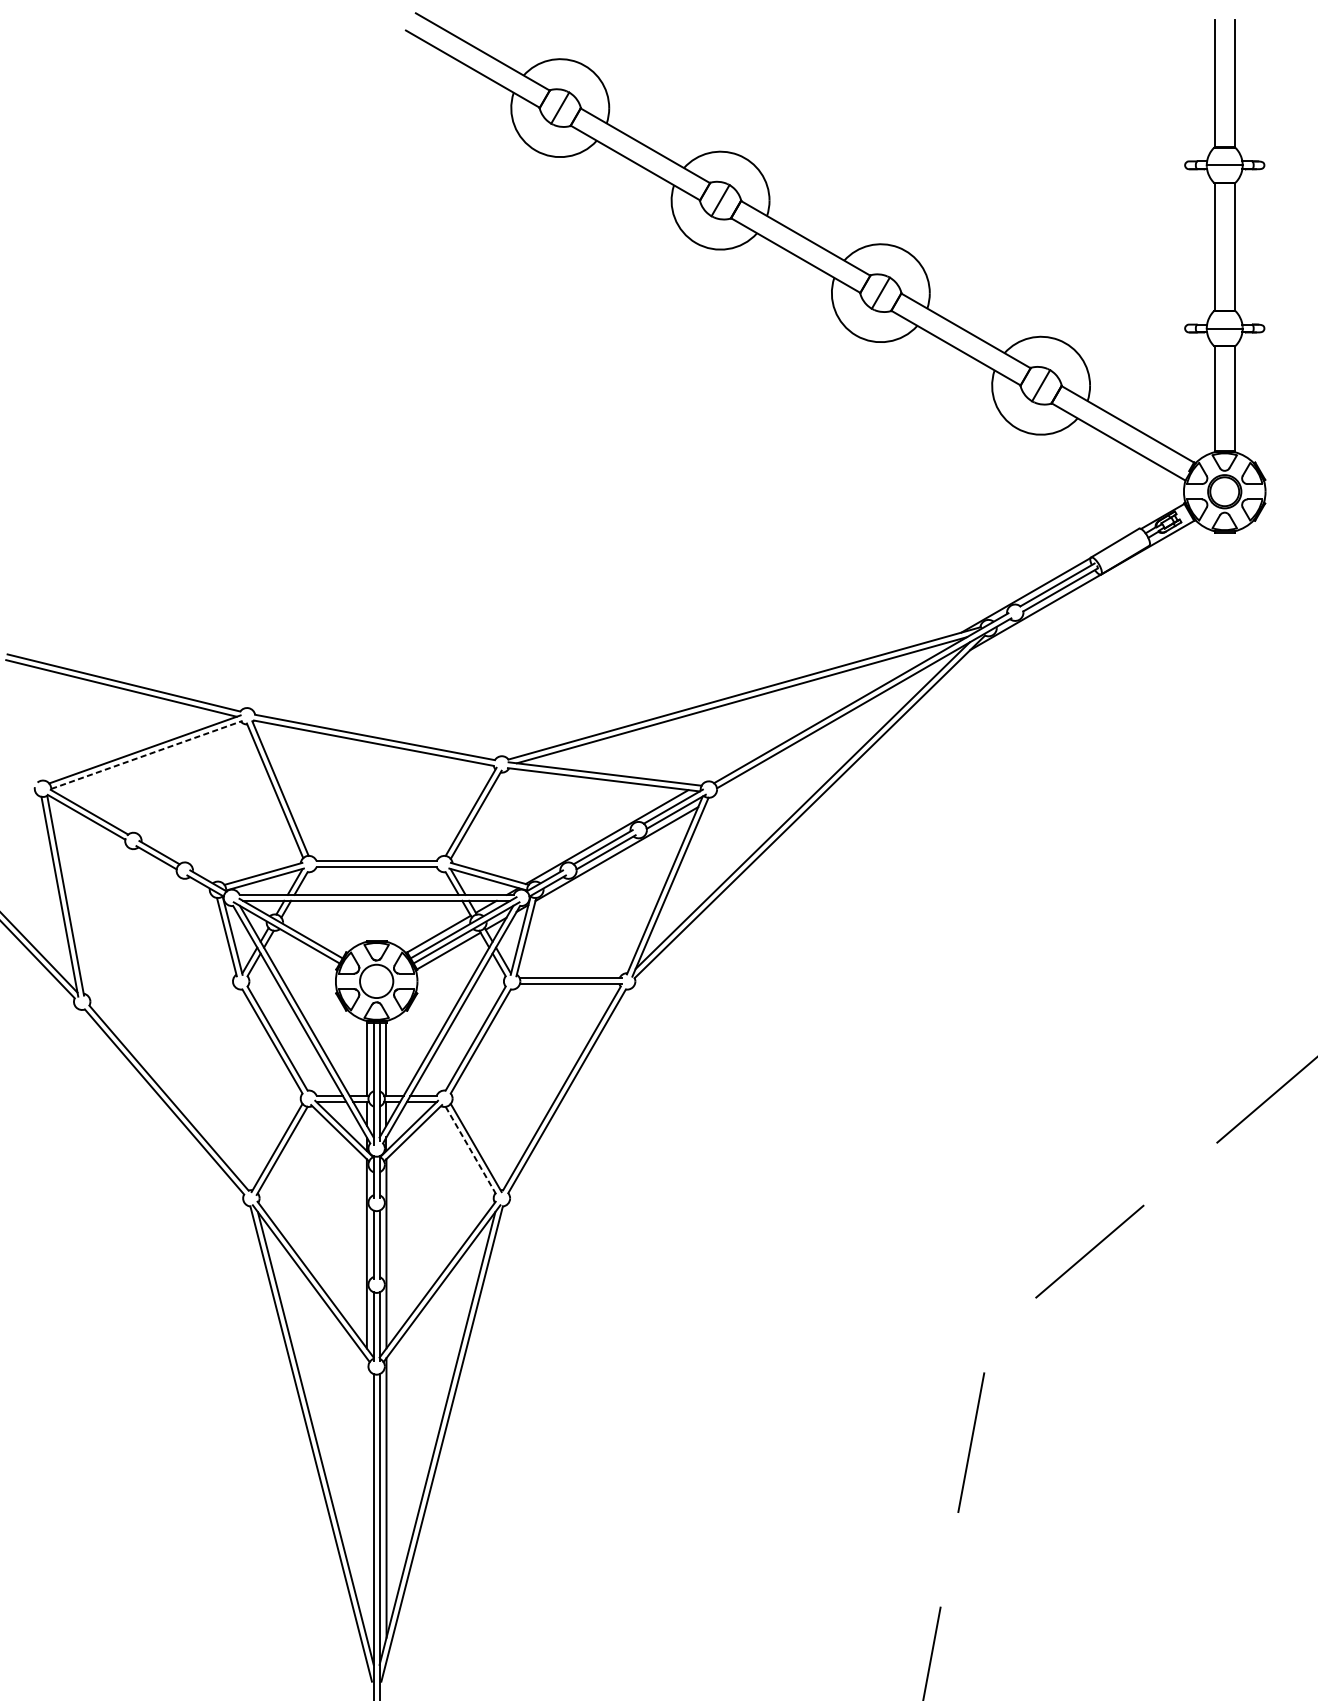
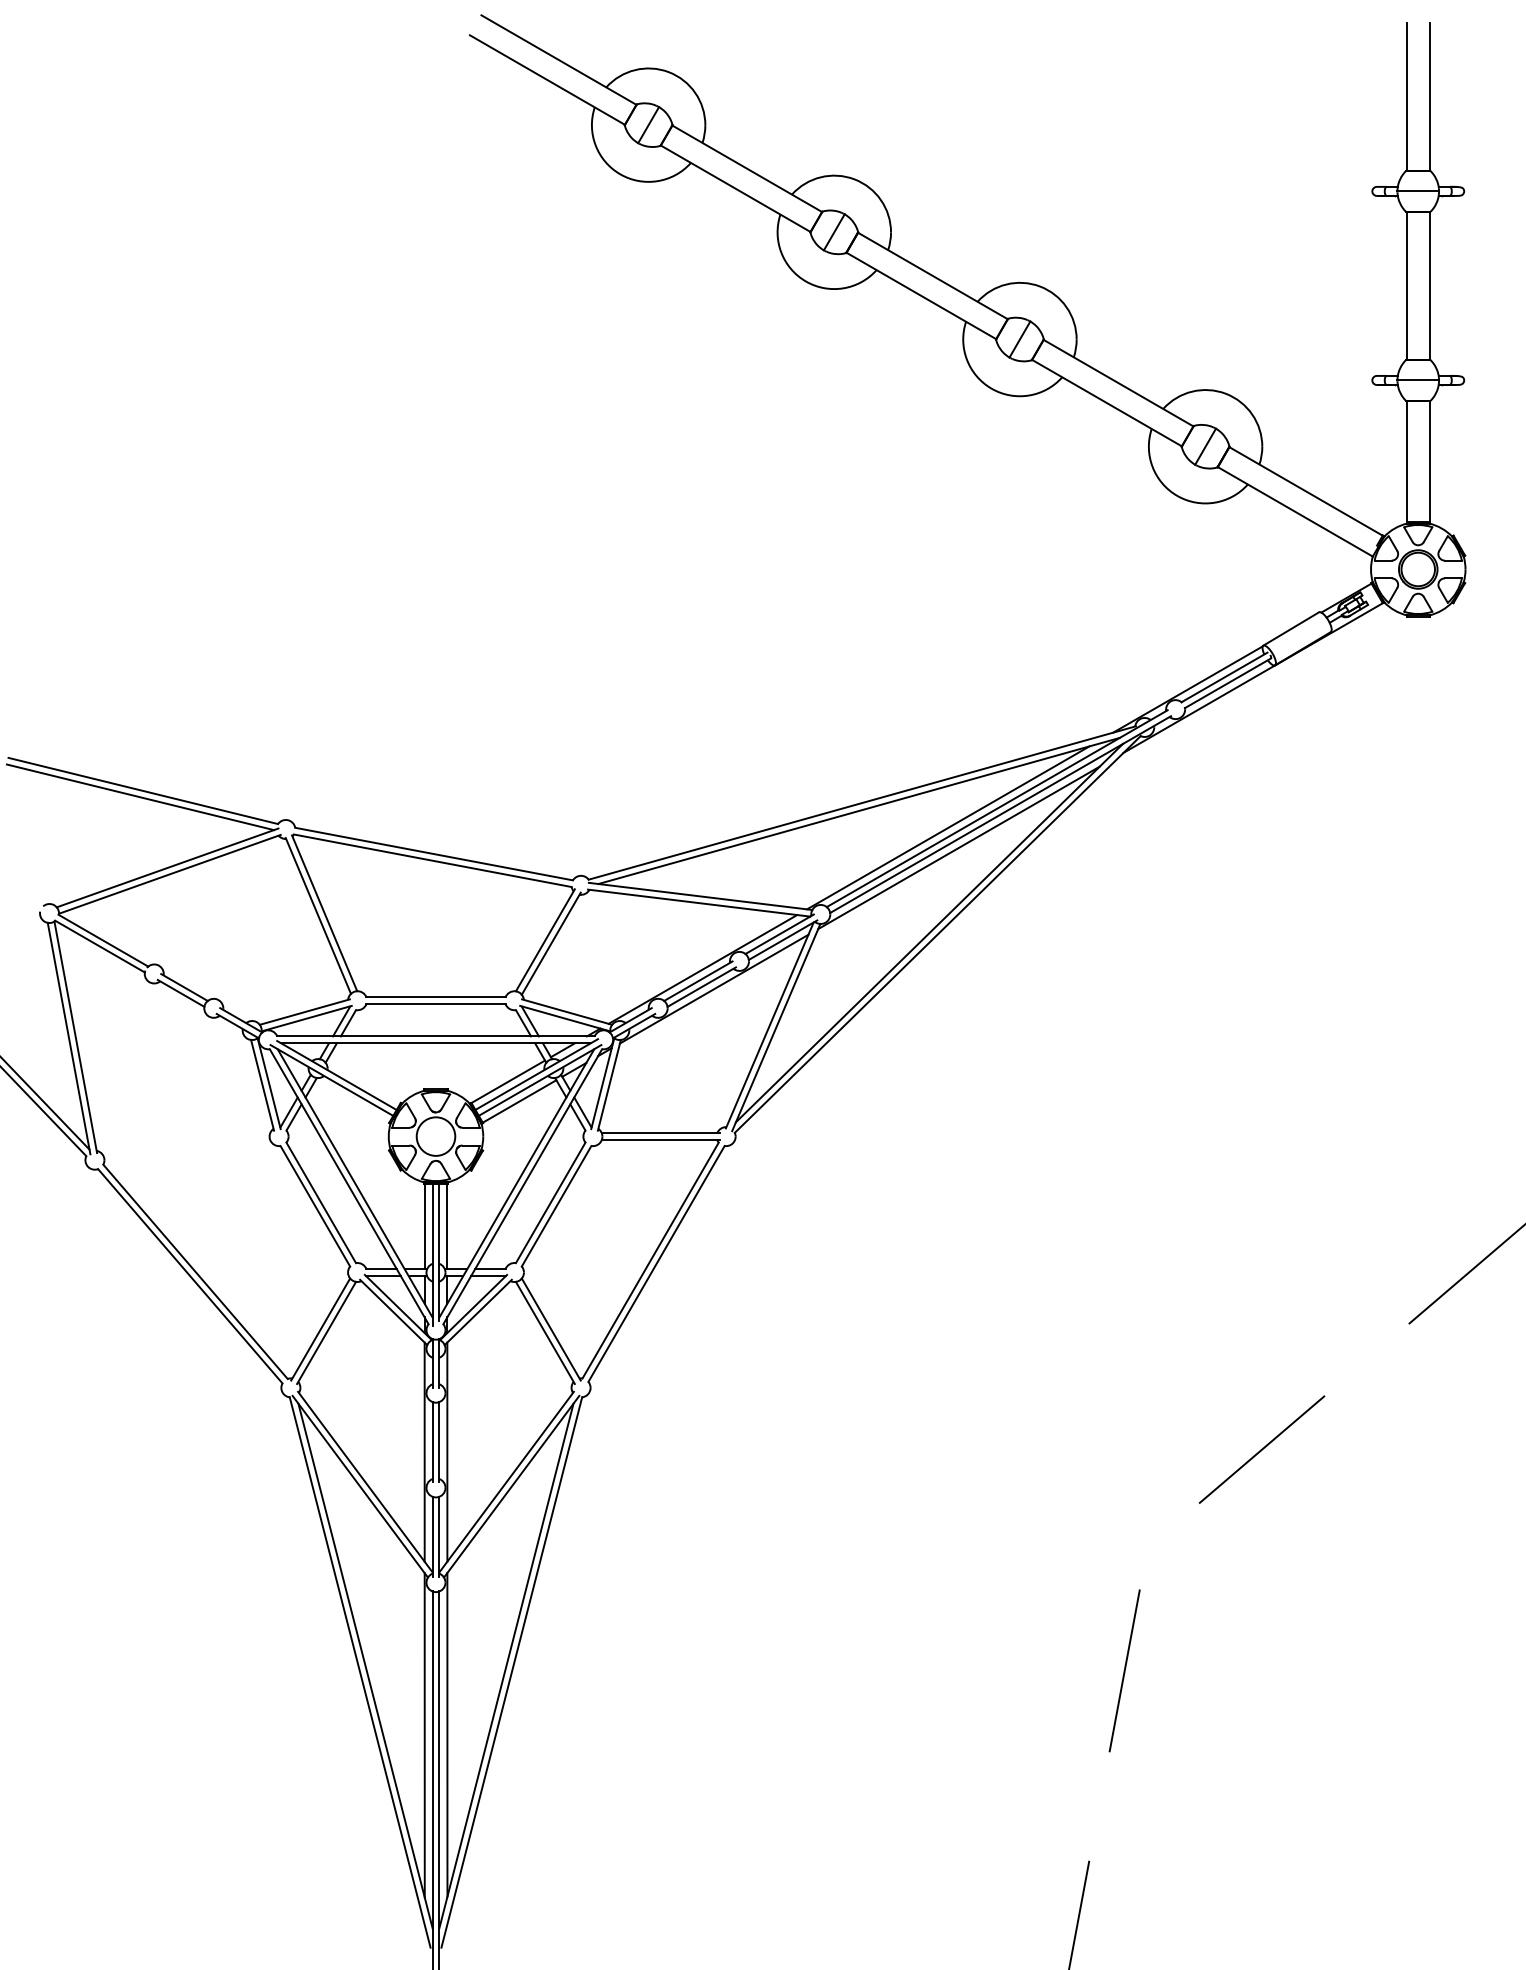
line: (819, 714) -> (948, 827), added
line: (827, 731) -> (958, 847), added
line: (146, 755) -> (169, 874), dashed -> solid
line: (471, 1150) -> (545, 1332), dashed -> solid
line: (366, 1498) -> (424, 1735), added

